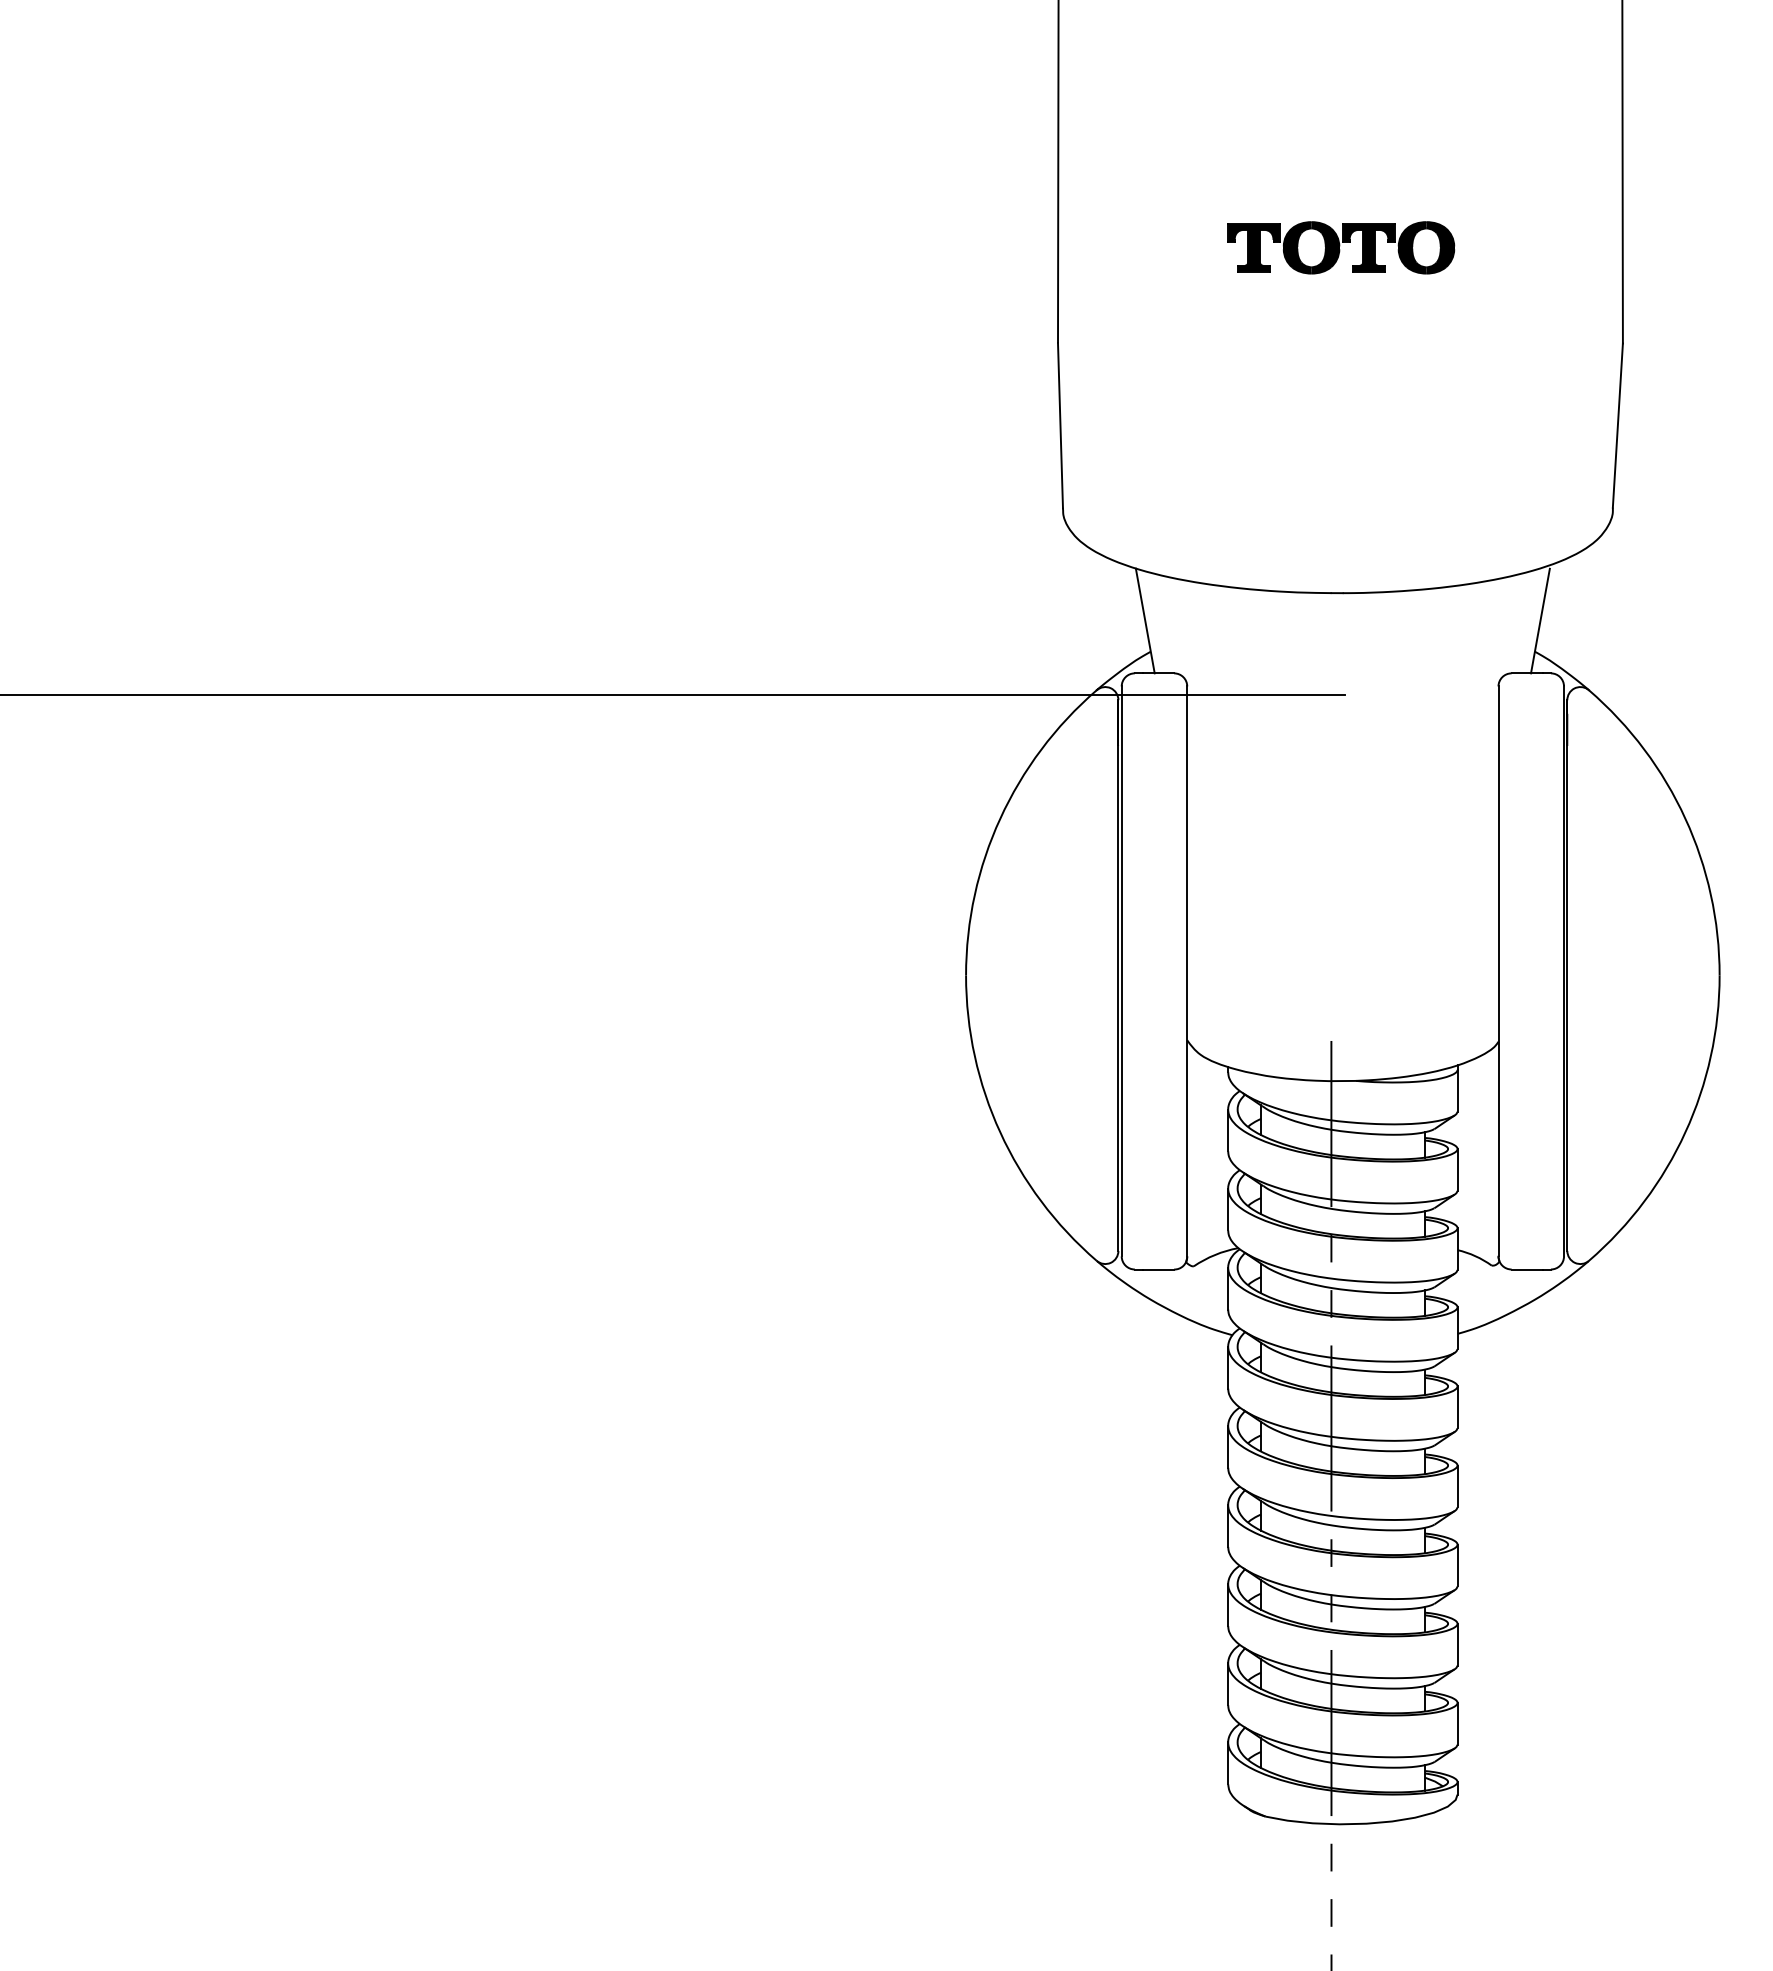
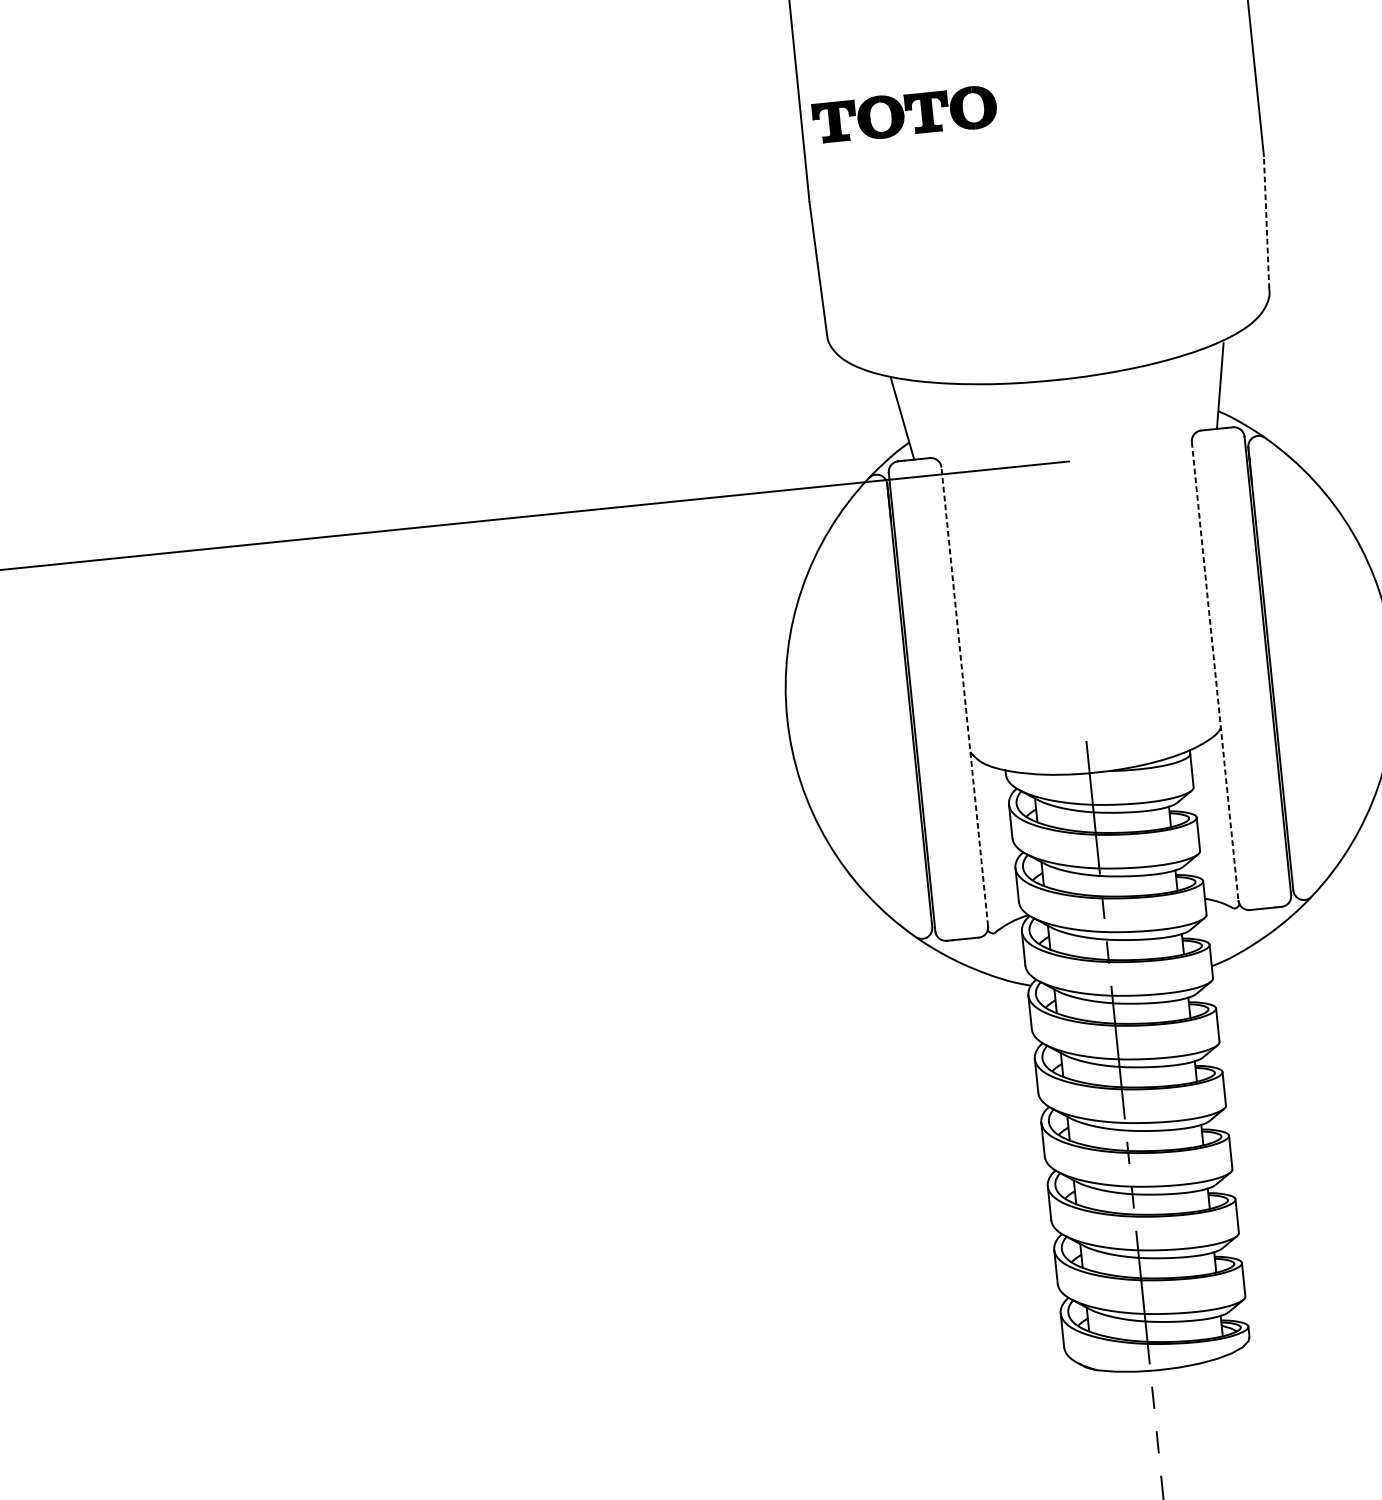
part: (1341, 247) -> (905, 114), moved
line: (1617, 425) -> (1266, 222), solid -> dashed
line: (1187, 971) -> (964, 696), solid -> dashed
line: (1498, 971) -> (1215, 671), solid -> dashed

